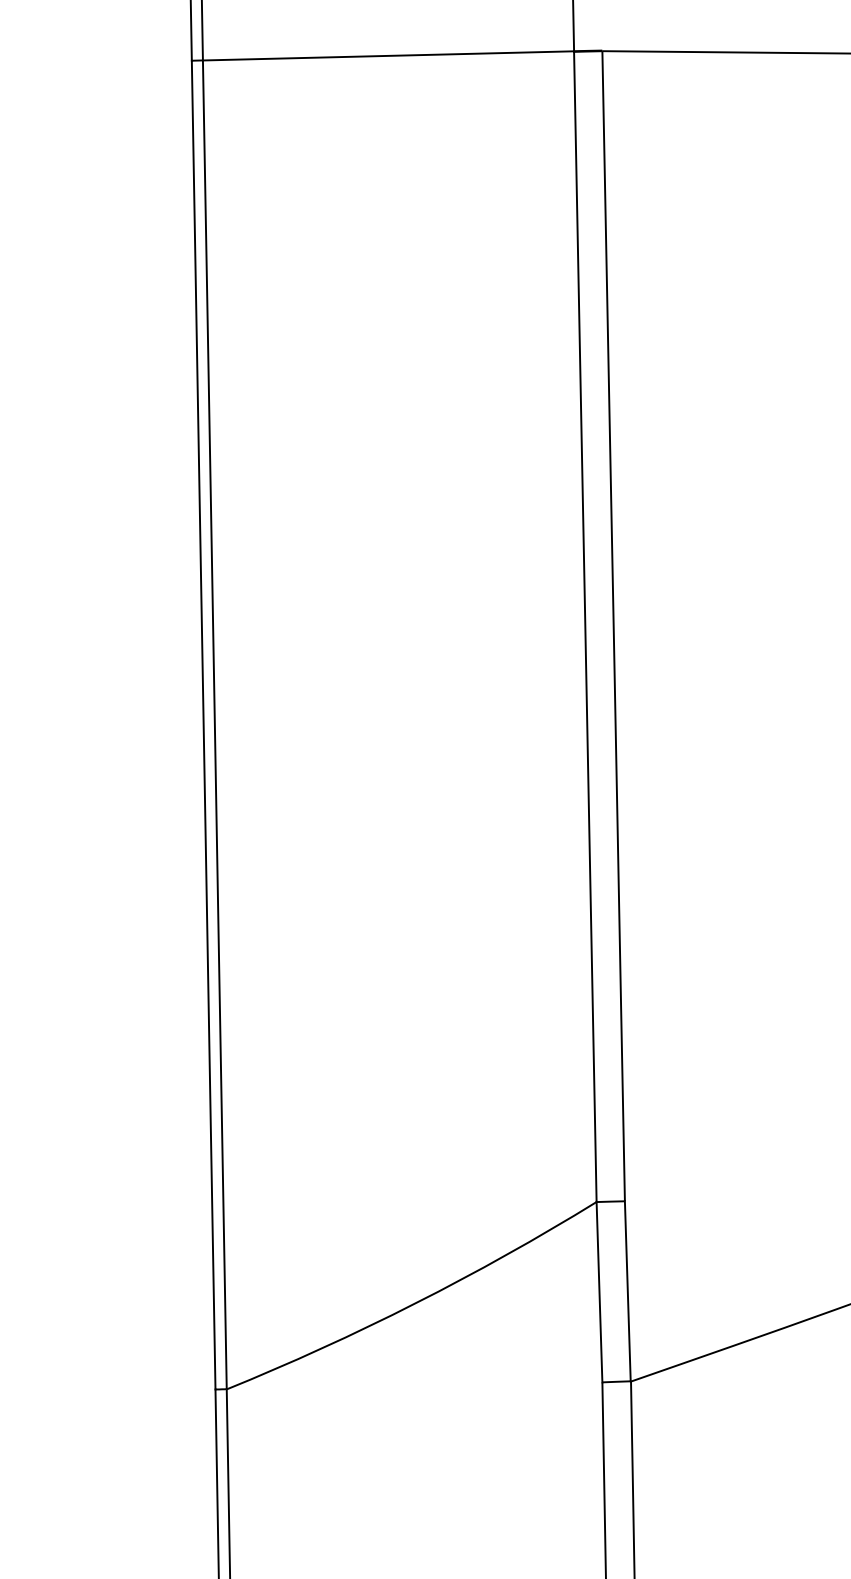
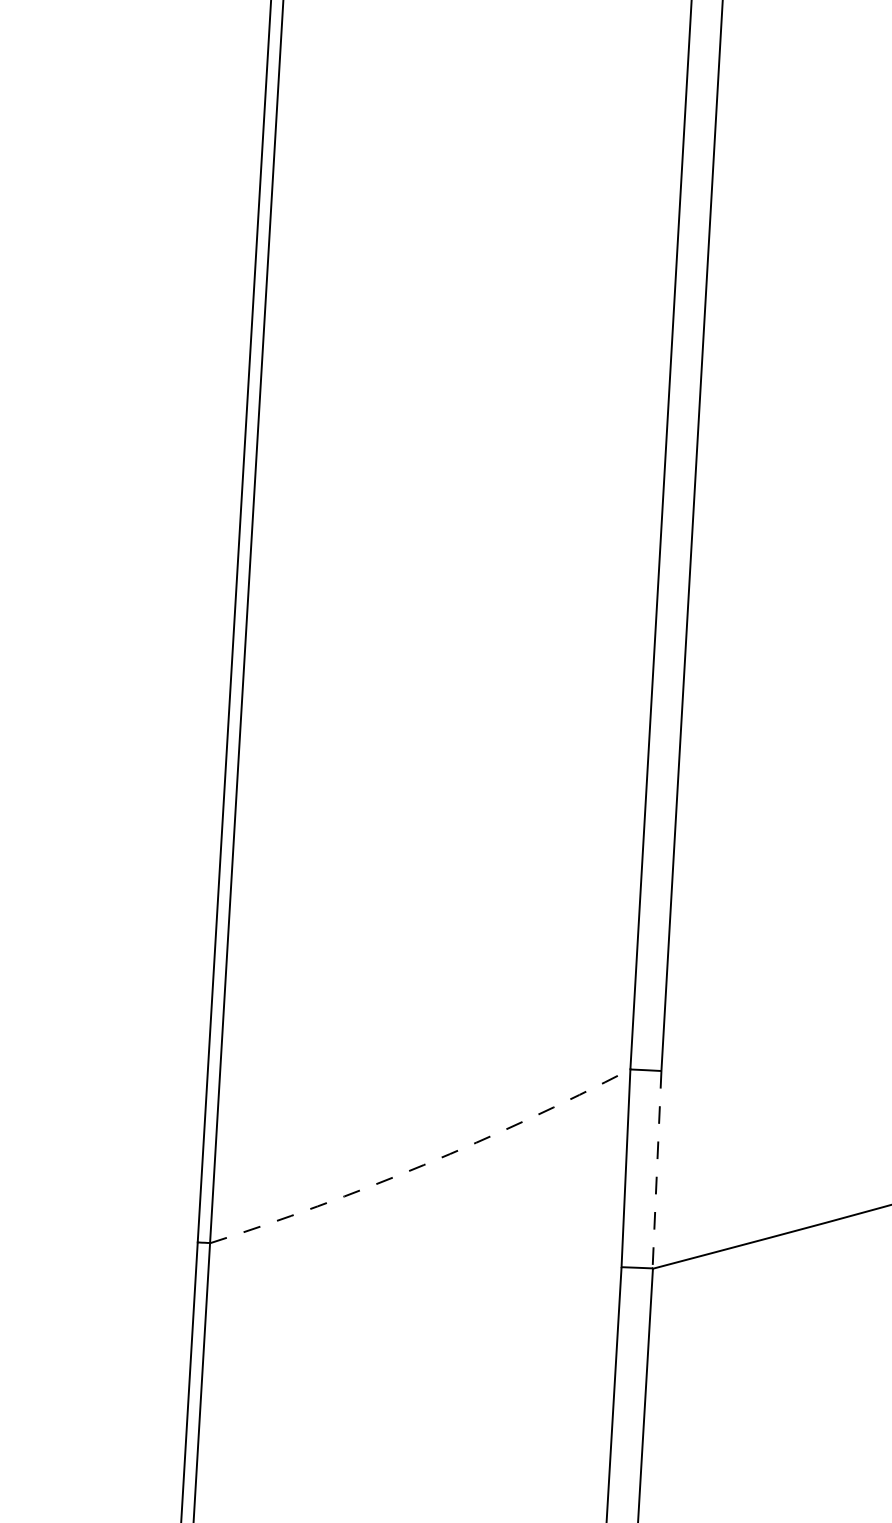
line: (627, 1291) -> (656, 1169), solid -> dashed
arc: (415, 1303) -> (423, 1165), solid -> dashed

